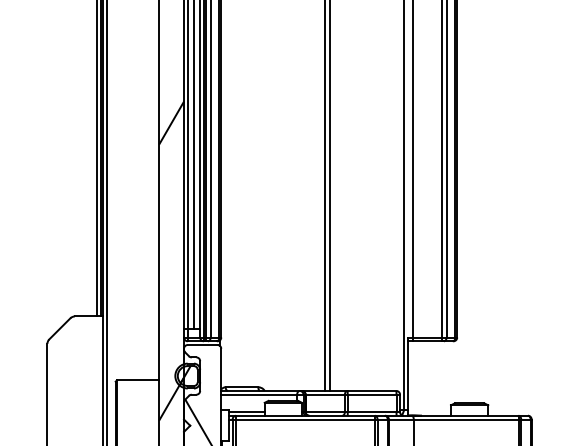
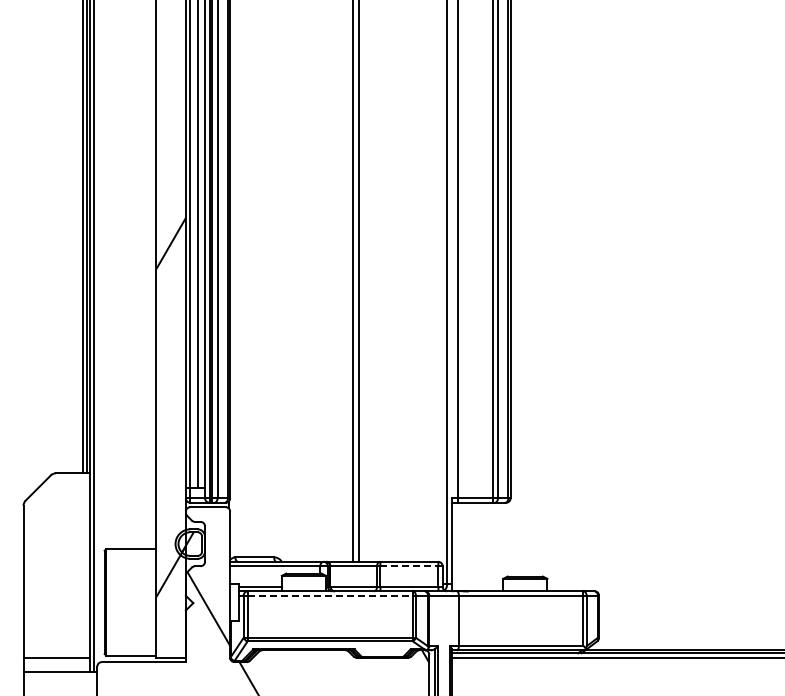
line: (372, 394) -> (409, 566), solid -> dashed
line: (305, 419) -> (330, 595), solid -> dashed

